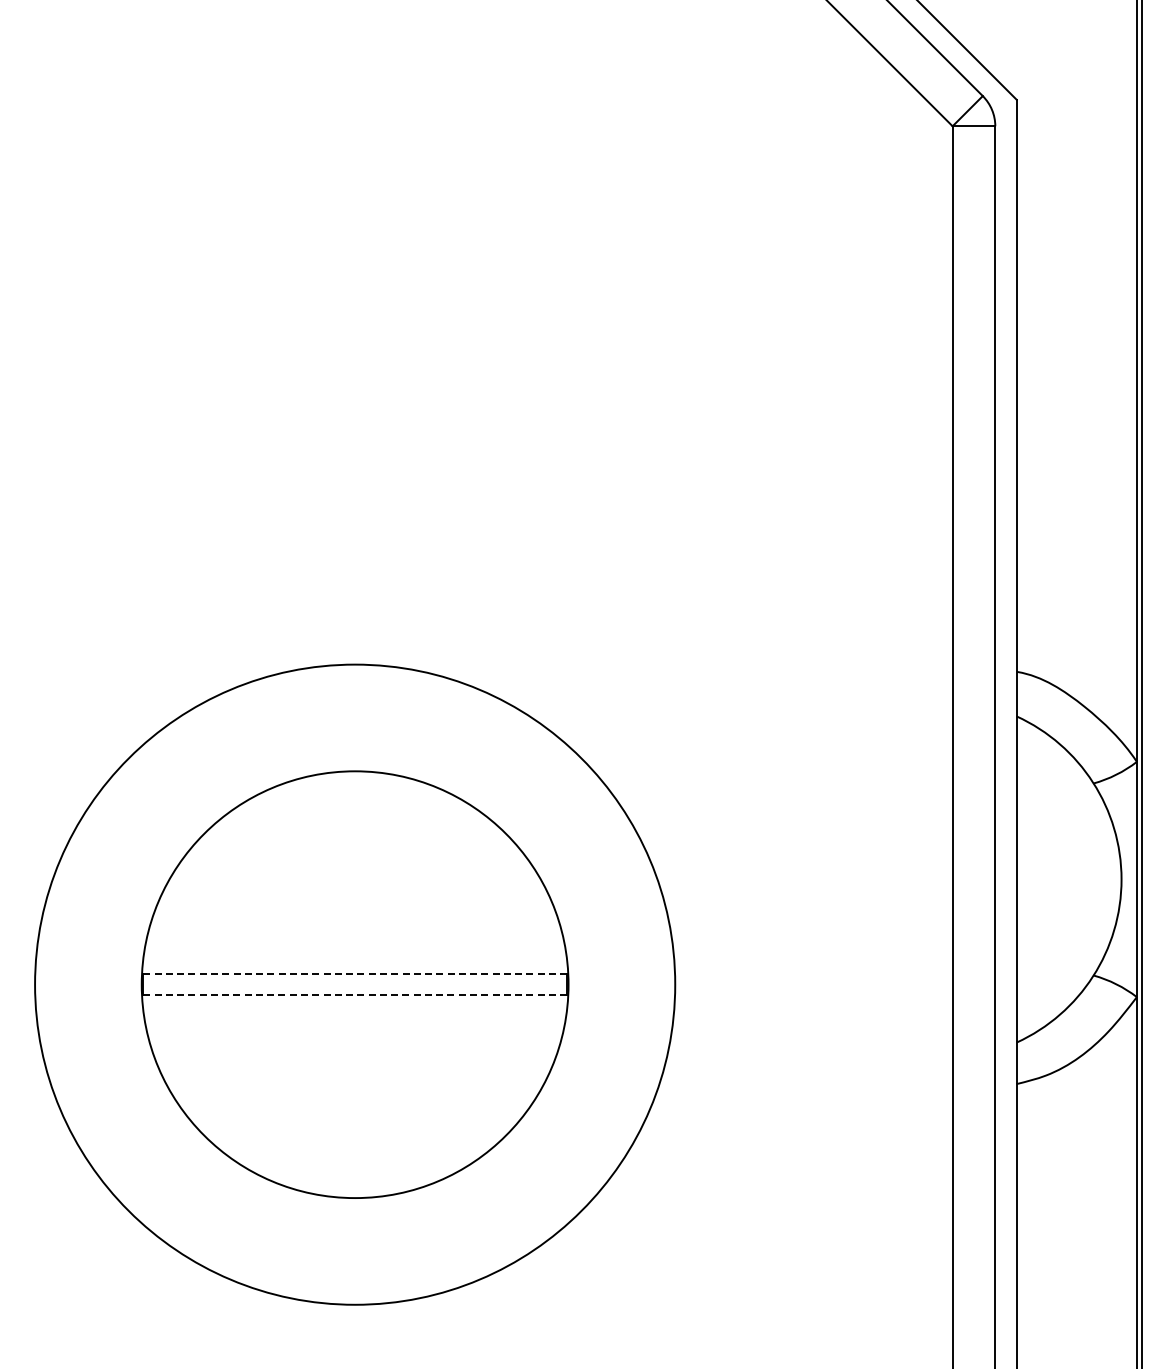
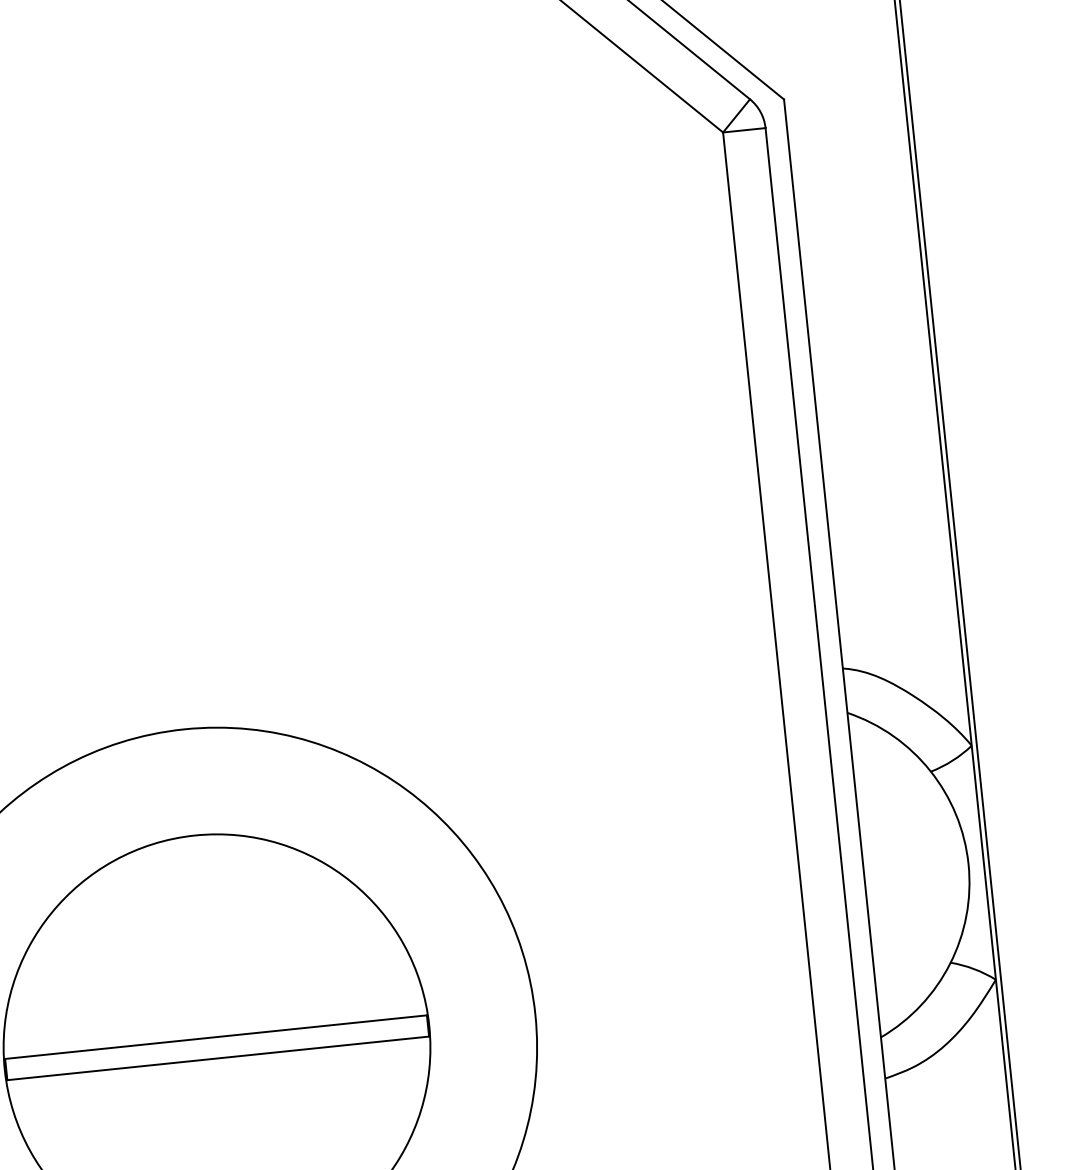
line: (354, 974) -> (215, 1037), dashed -> solid
line: (355, 995) -> (218, 1058), dashed -> solid

